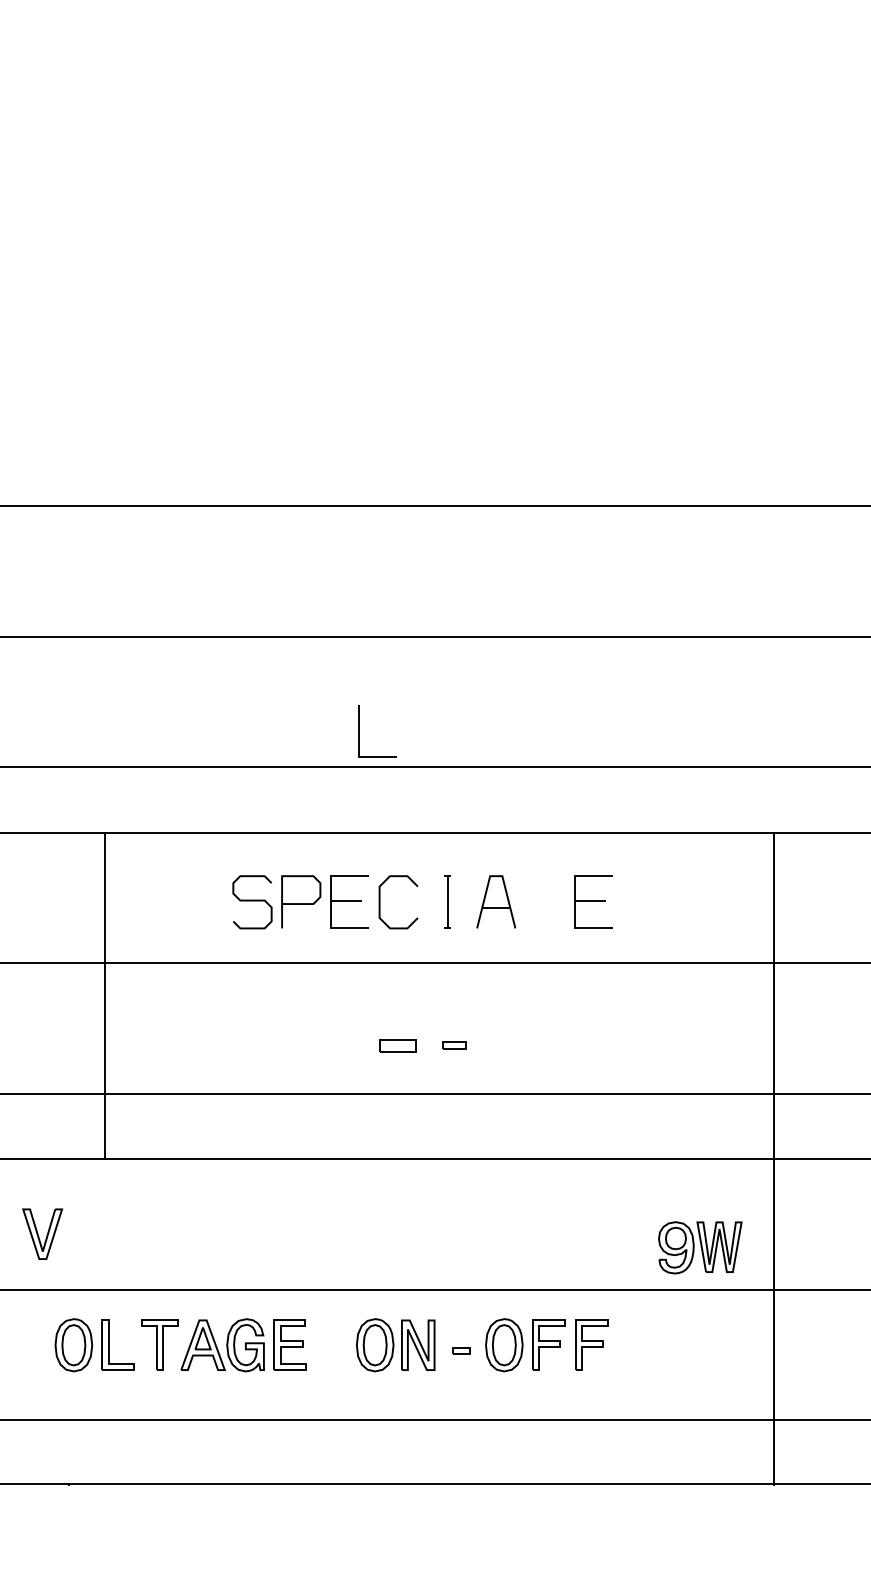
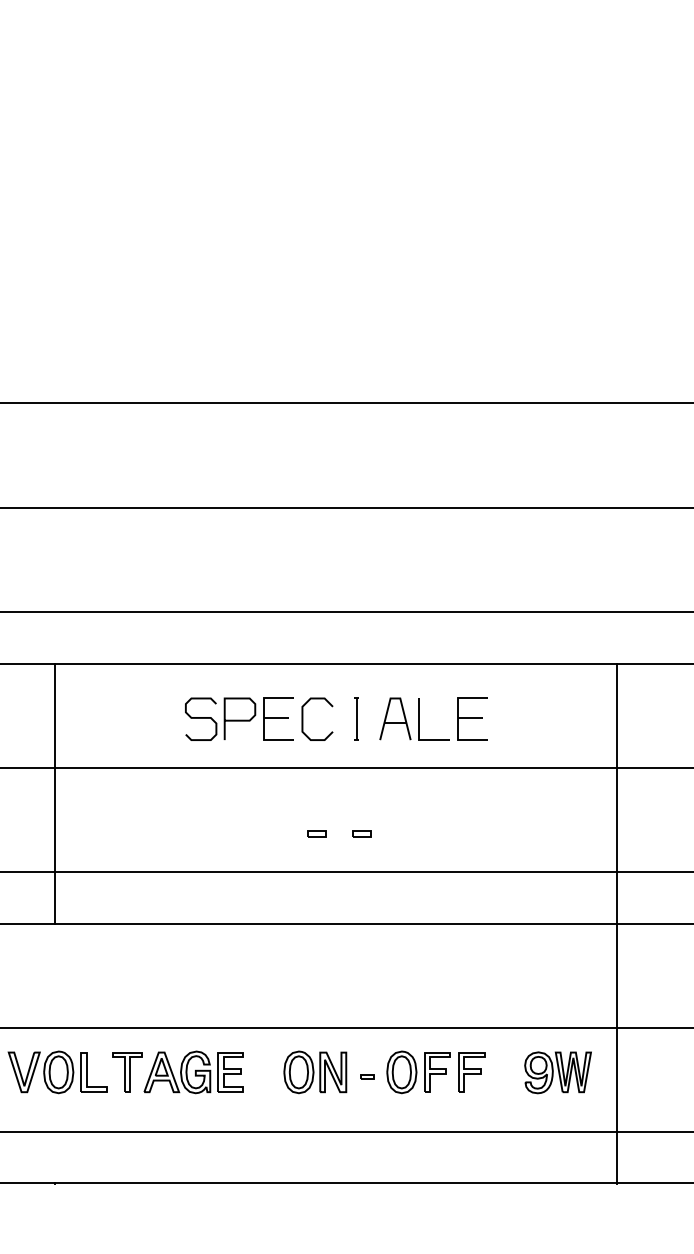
line: (359, 731) -> (419, 719), moved
line: (104, 995) -> (54, 793), moved
part: (397, 1045) -> (316, 833), size x0.62
part: (42, 1233) -> (24, 1071), moved
part: (700, 1247) -> (558, 1072), moved

